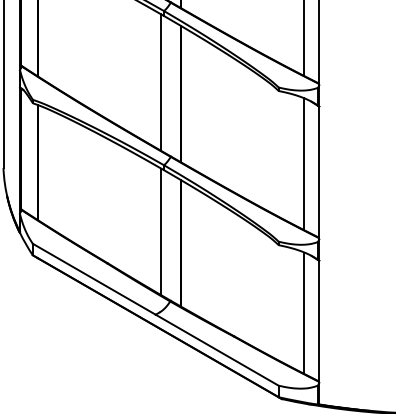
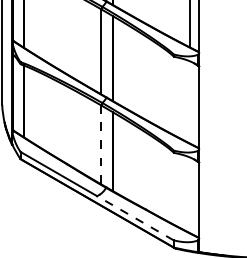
line: (303, 164) -> (189, 102), removed
line: (161, 230) -> (100, 143), solid -> dashed
line: (303, 313) -> (189, 195), removed
line: (217, 350) -> (135, 218), solid -> dashed

